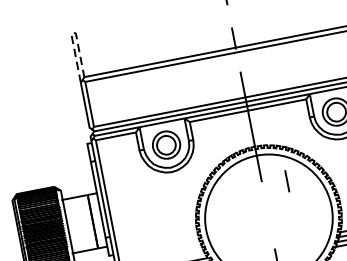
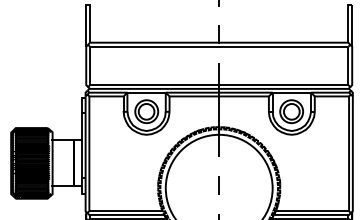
line: (71, 33) -> (86, 4), dashed -> solid
line: (286, 181) -> (218, 185), moved

